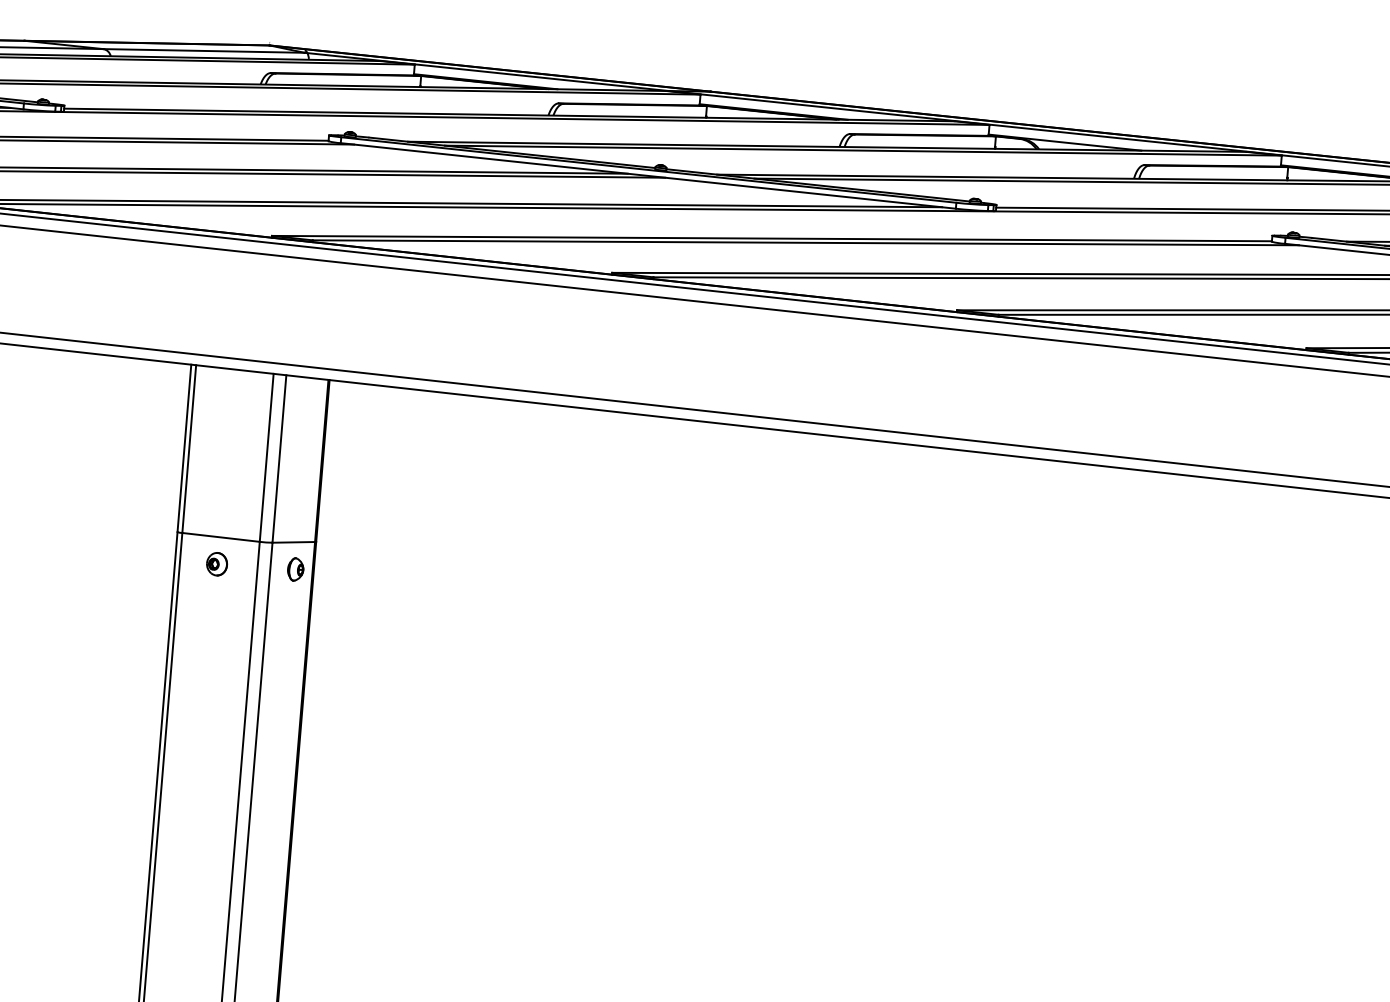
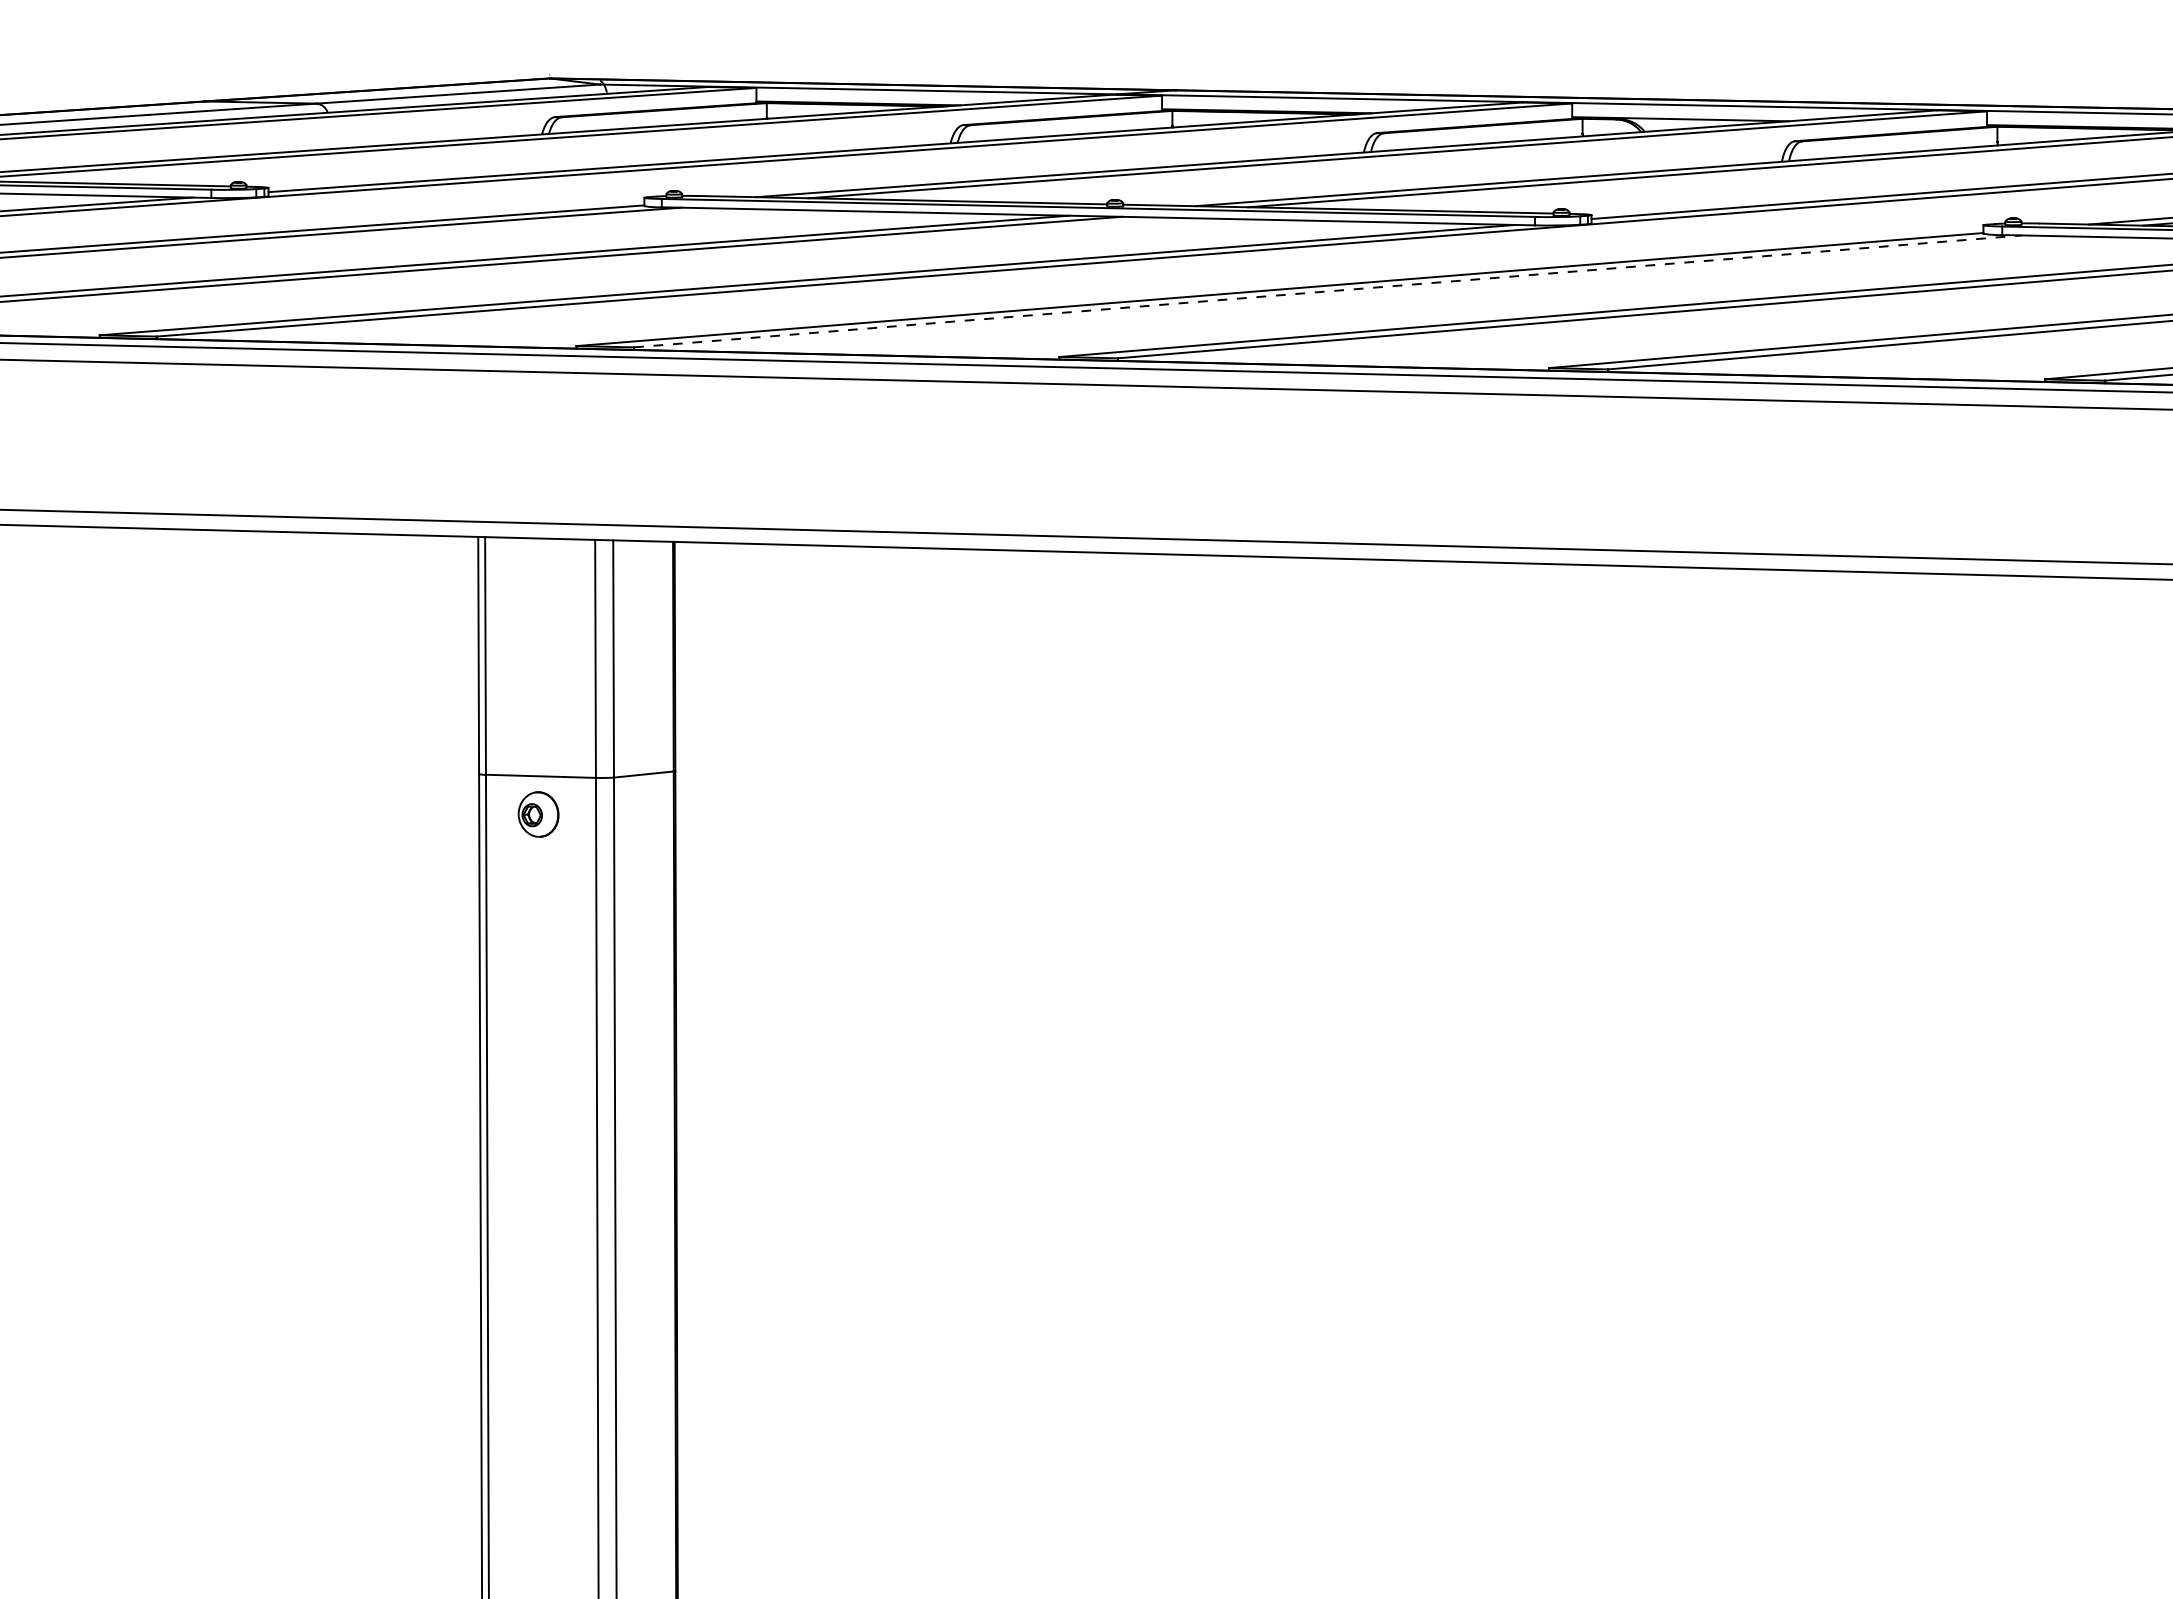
line: (806, 242) -> (1328, 291), solid -> dashed
part: (217, 564) -> (538, 814), size x1.4
part: (295, 569) -> (649, 812), removed

